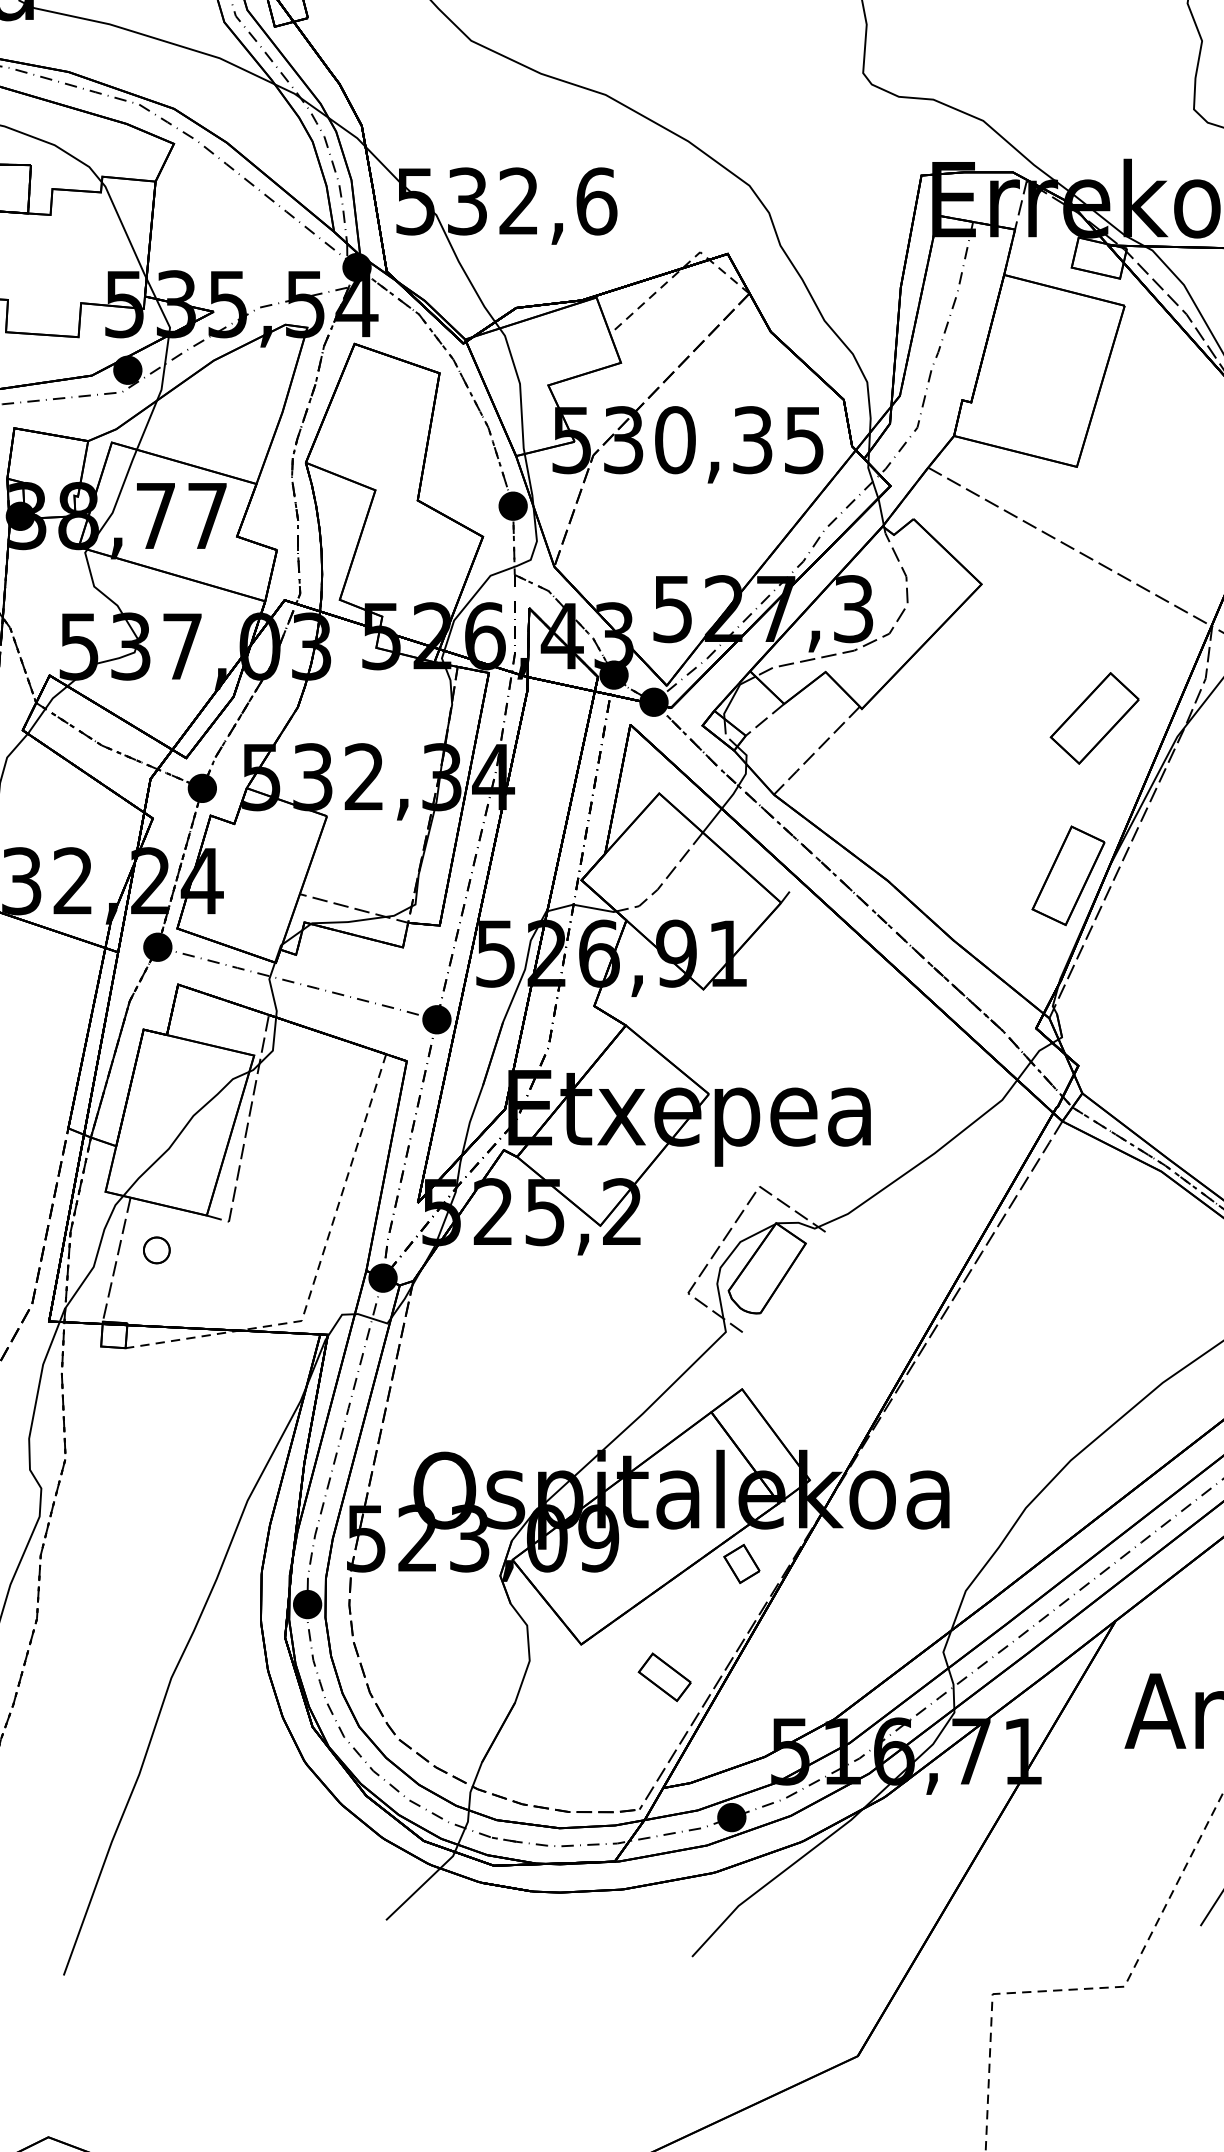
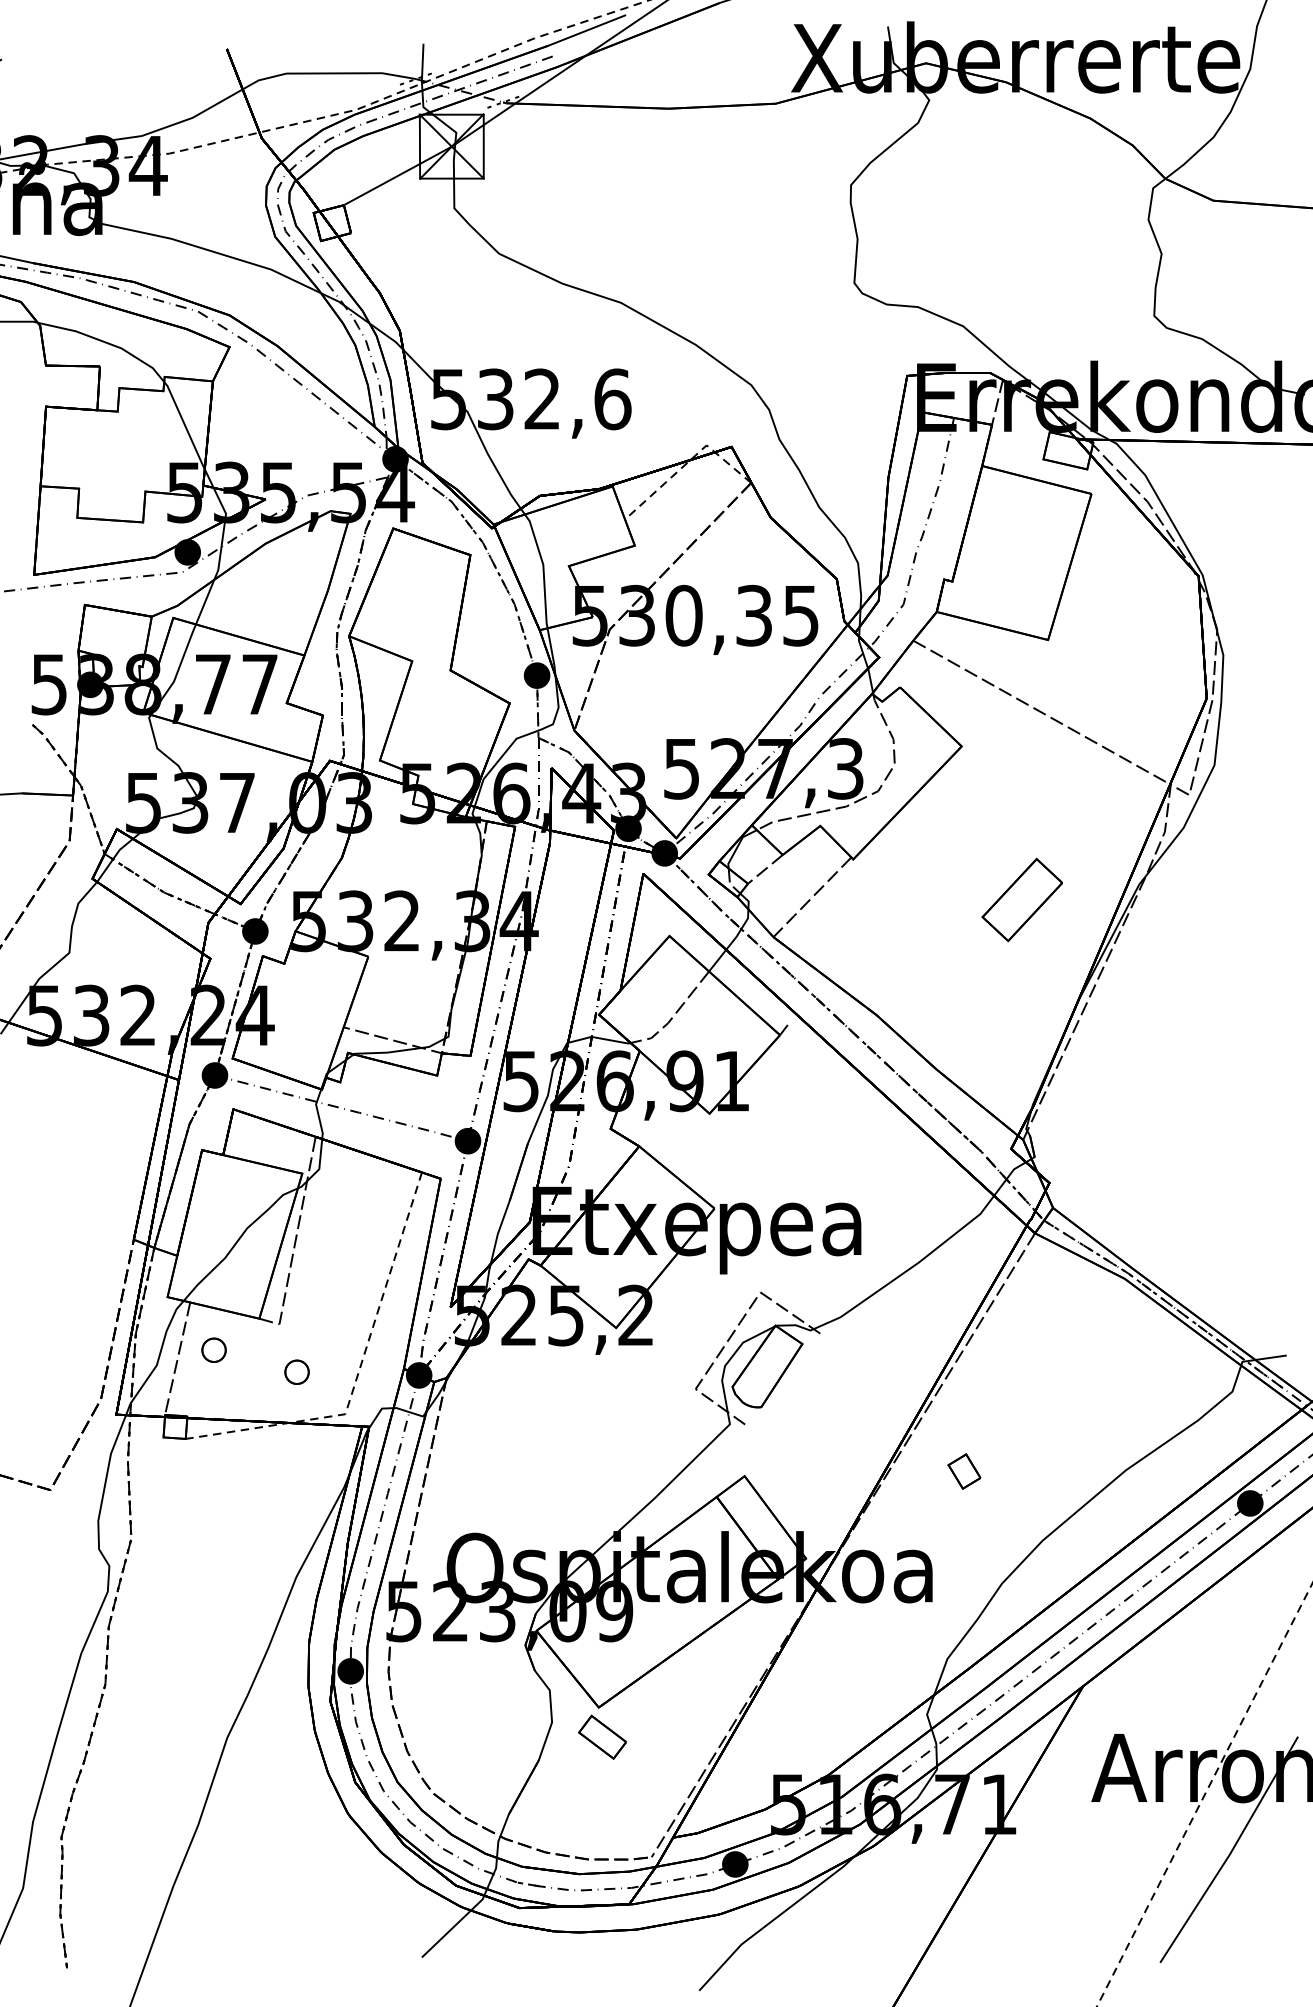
part: (1093, 717) -> (1021, 899), moved
part: (1067, 875) -> (1039, 1010), removed
part: (247, 1273) -> (296, 1371), added
part: (741, 1563) -> (964, 1471), moved
part: (664, 1676) -> (602, 1736), moved

